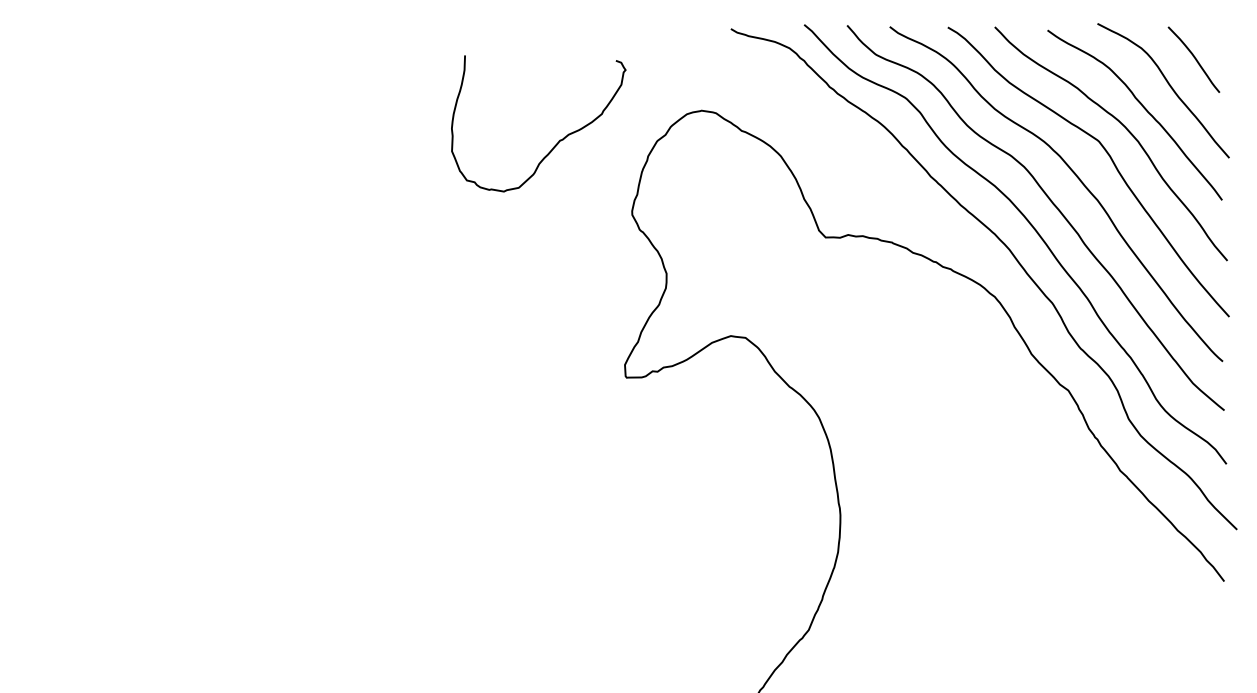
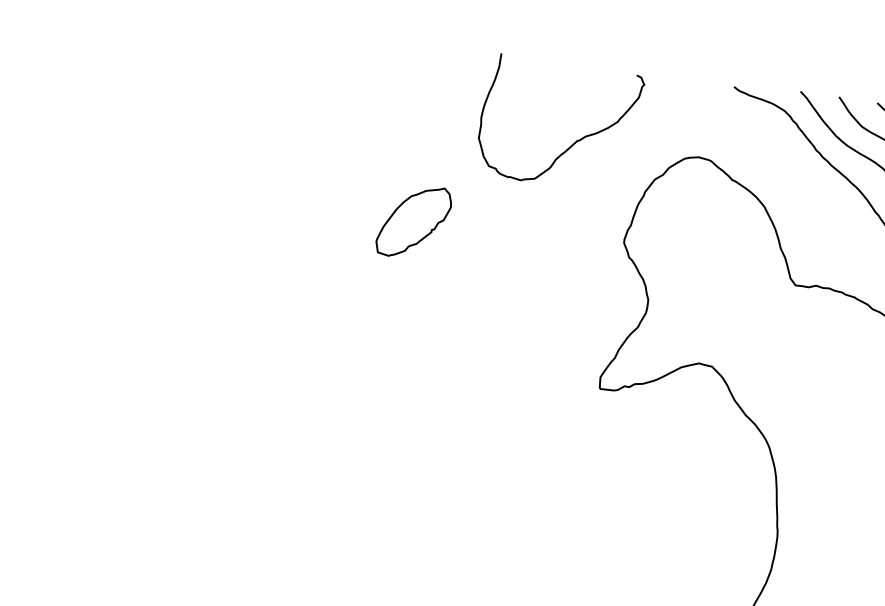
curve: (558, 140) -> (575, 140), moved
part: (399, 220) -> (413, 221), added

